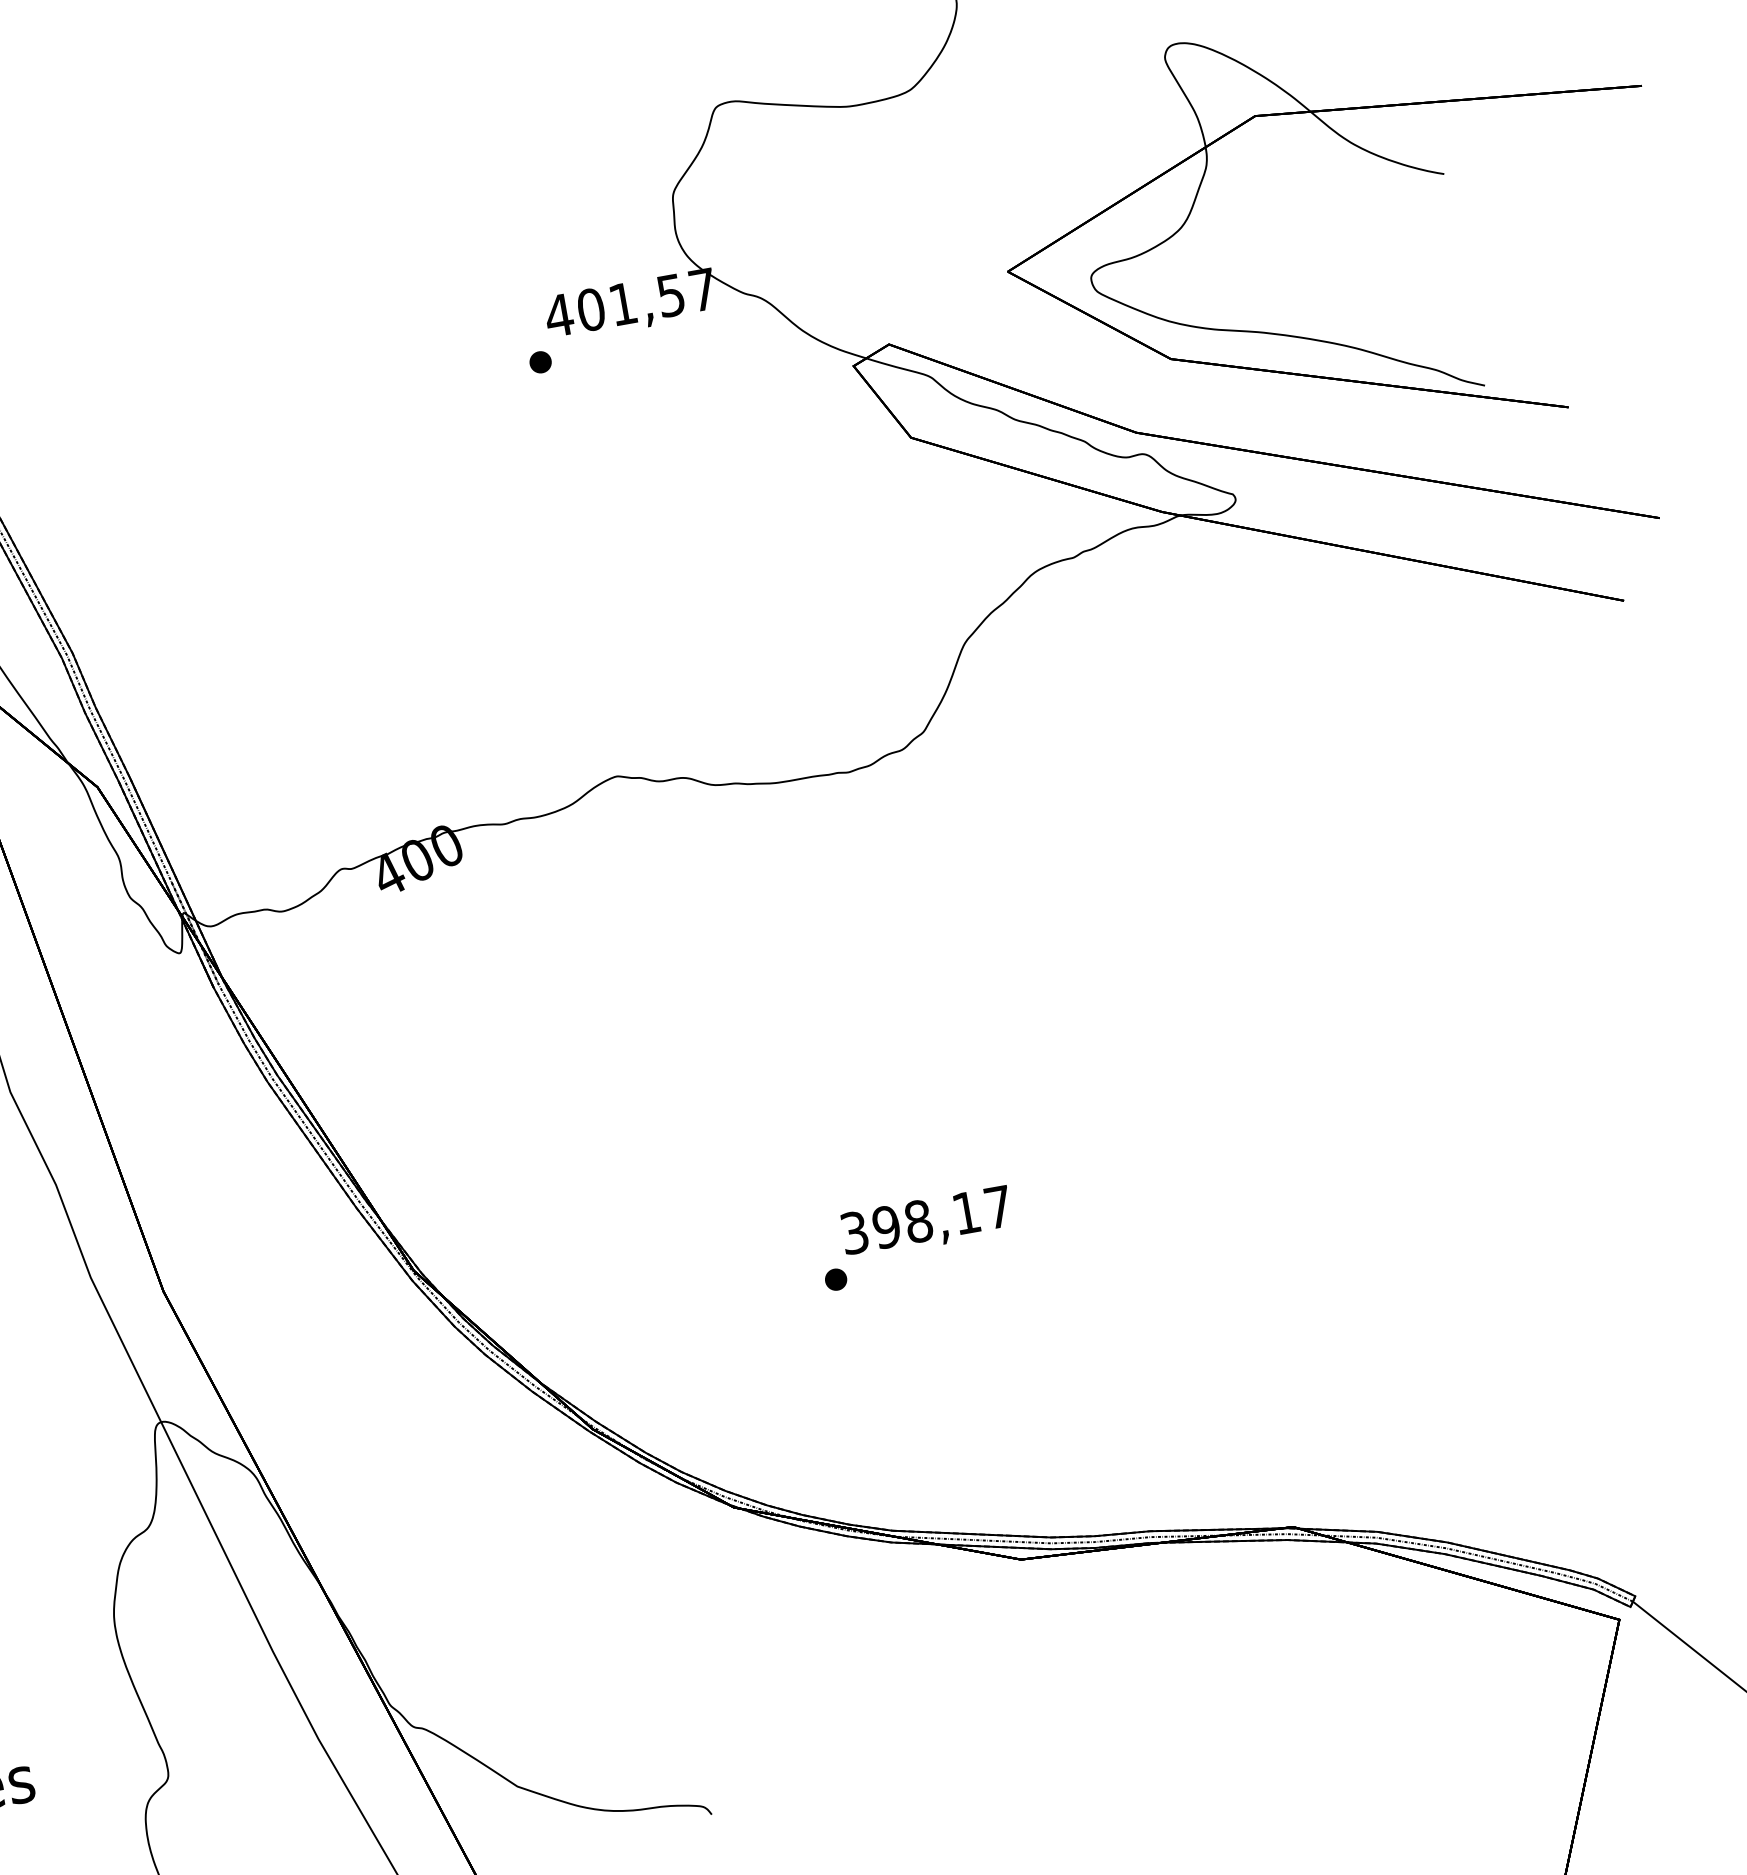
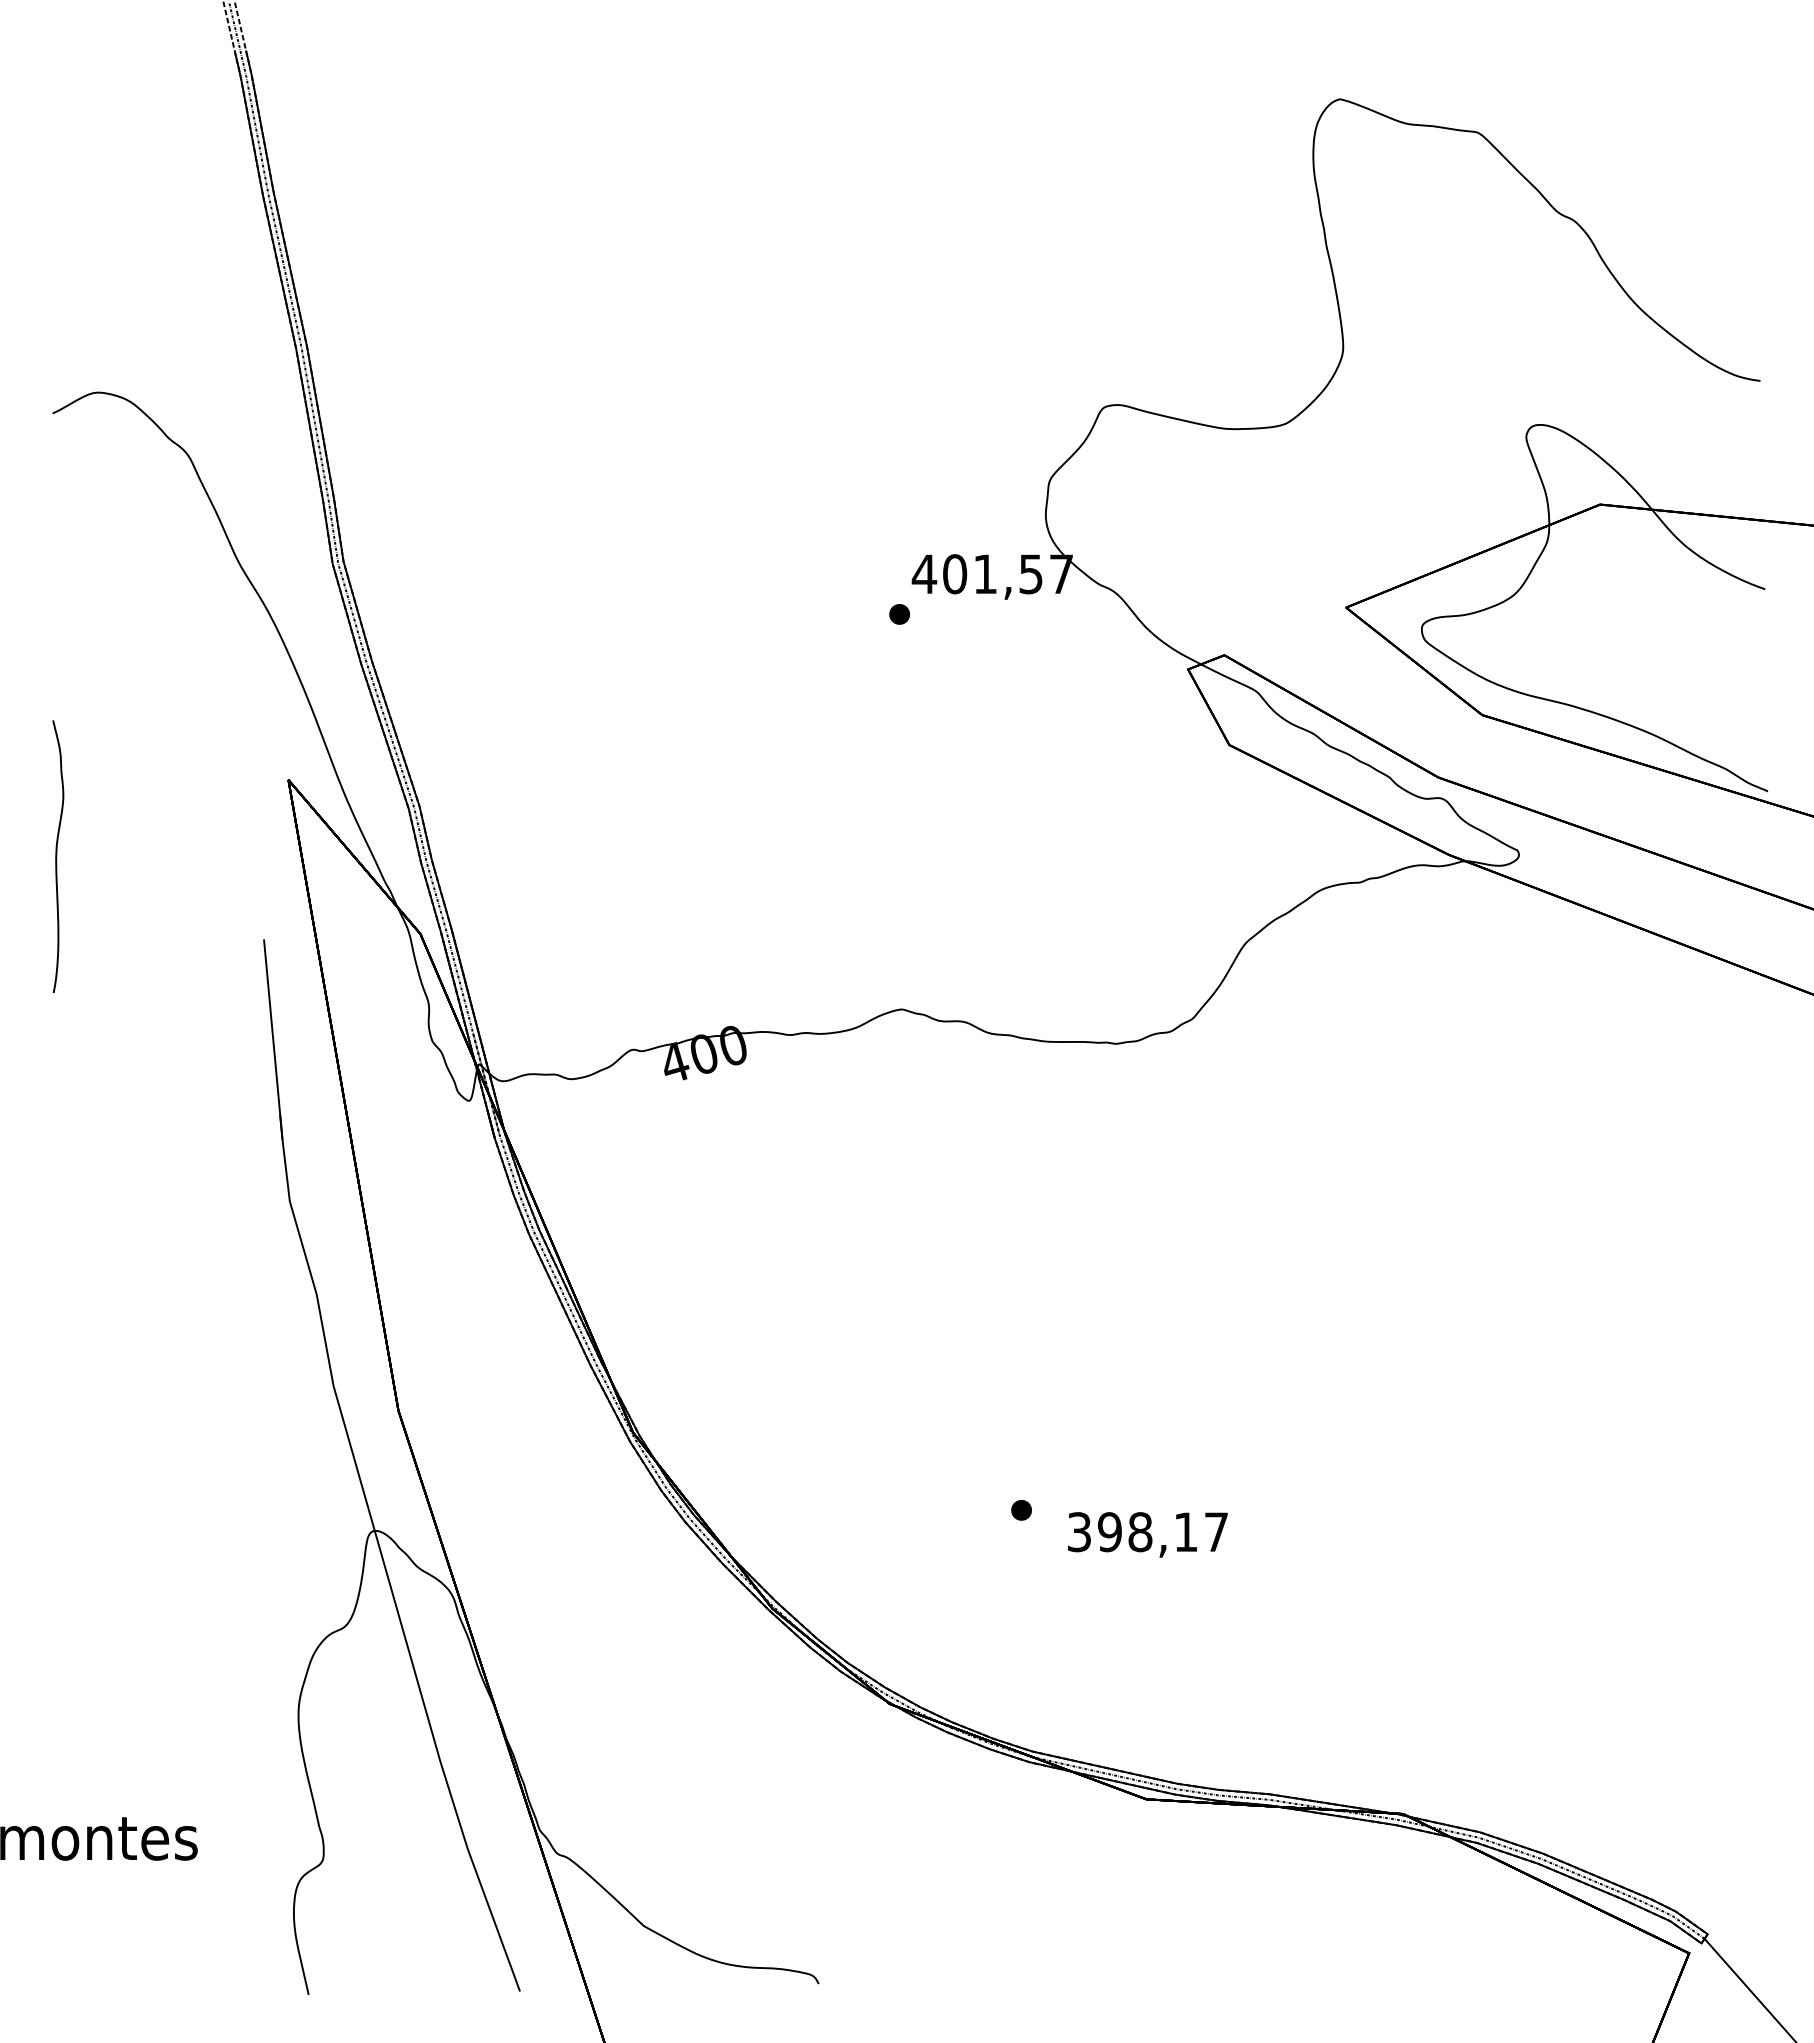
text: (926, 1222) -> (1147, 1534), moved

